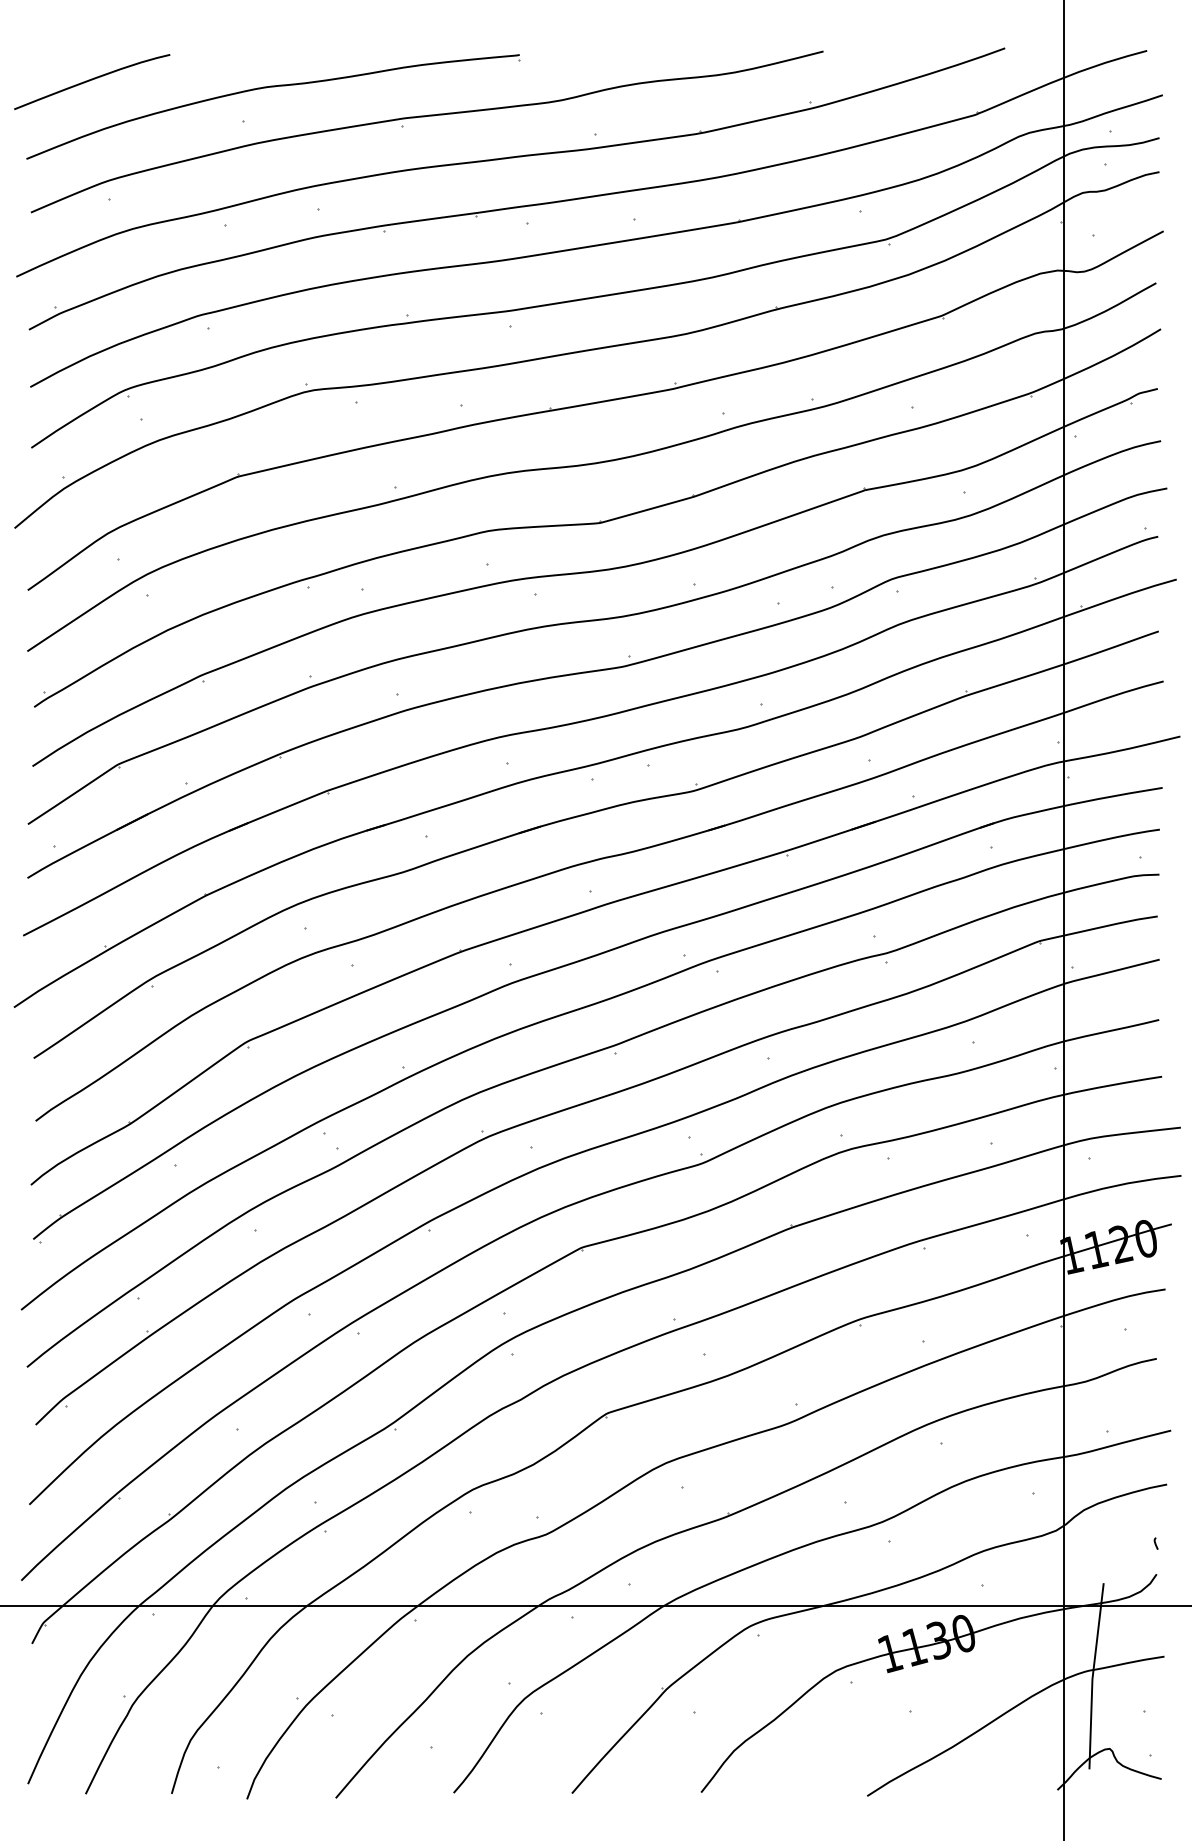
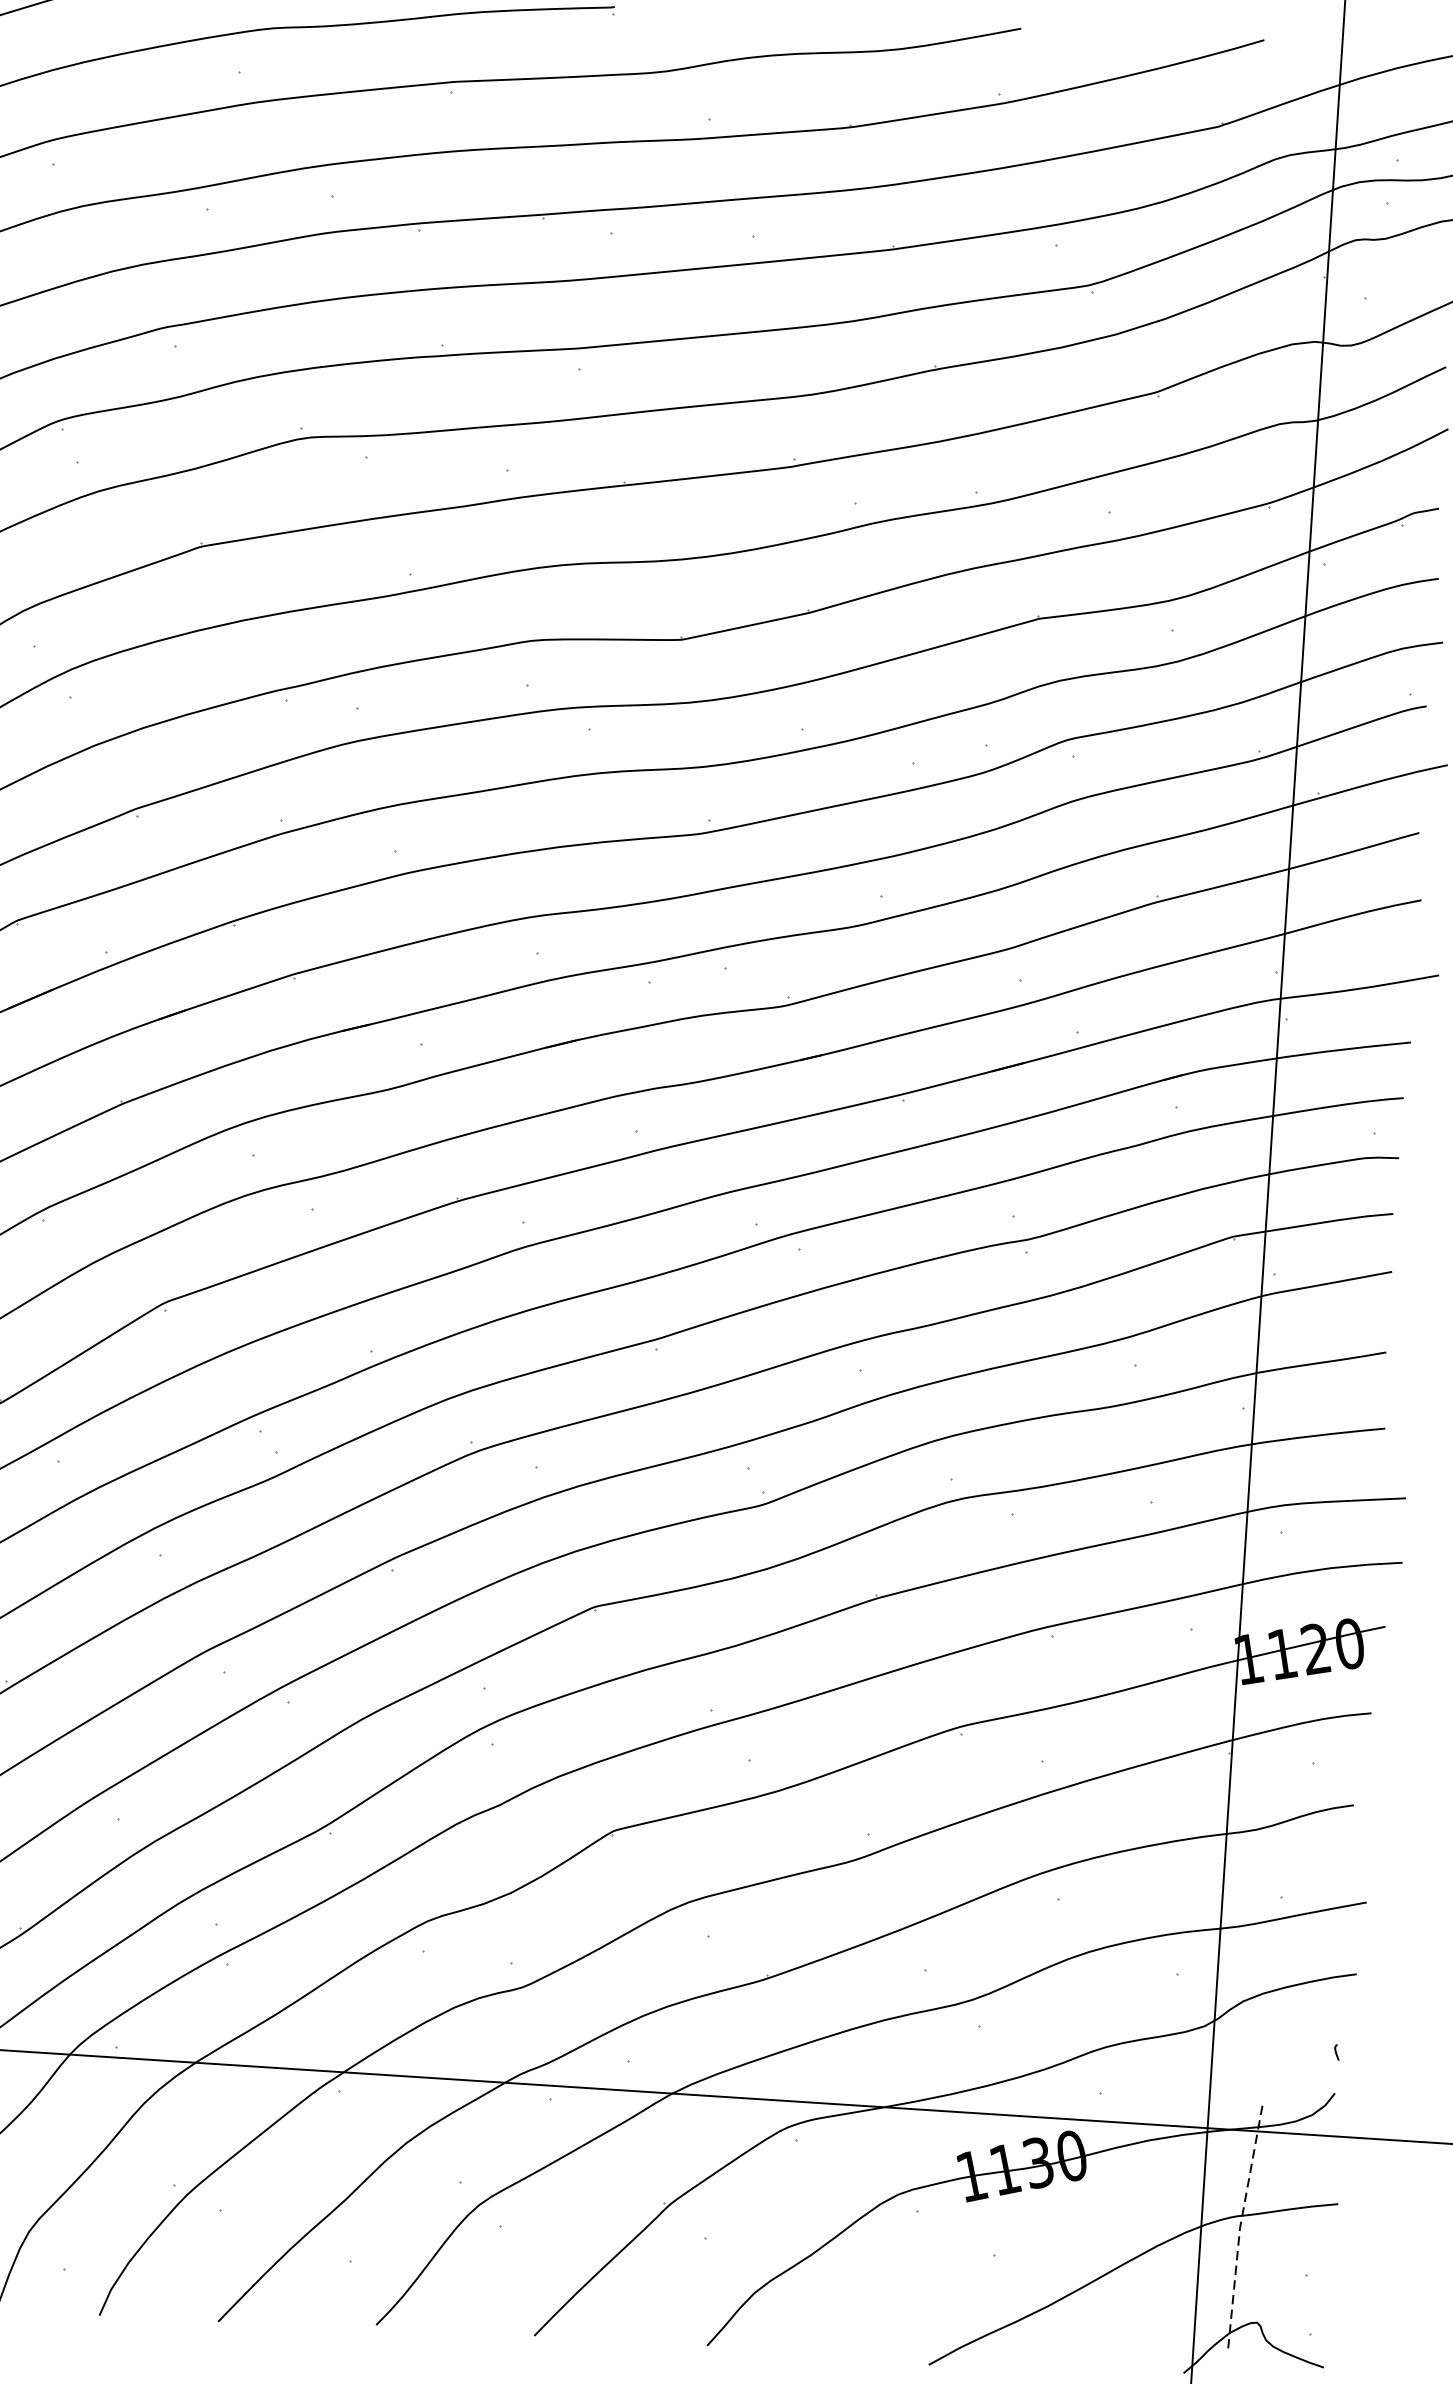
line: (1092, 1676) -> (1240, 2224), solid -> dashed

